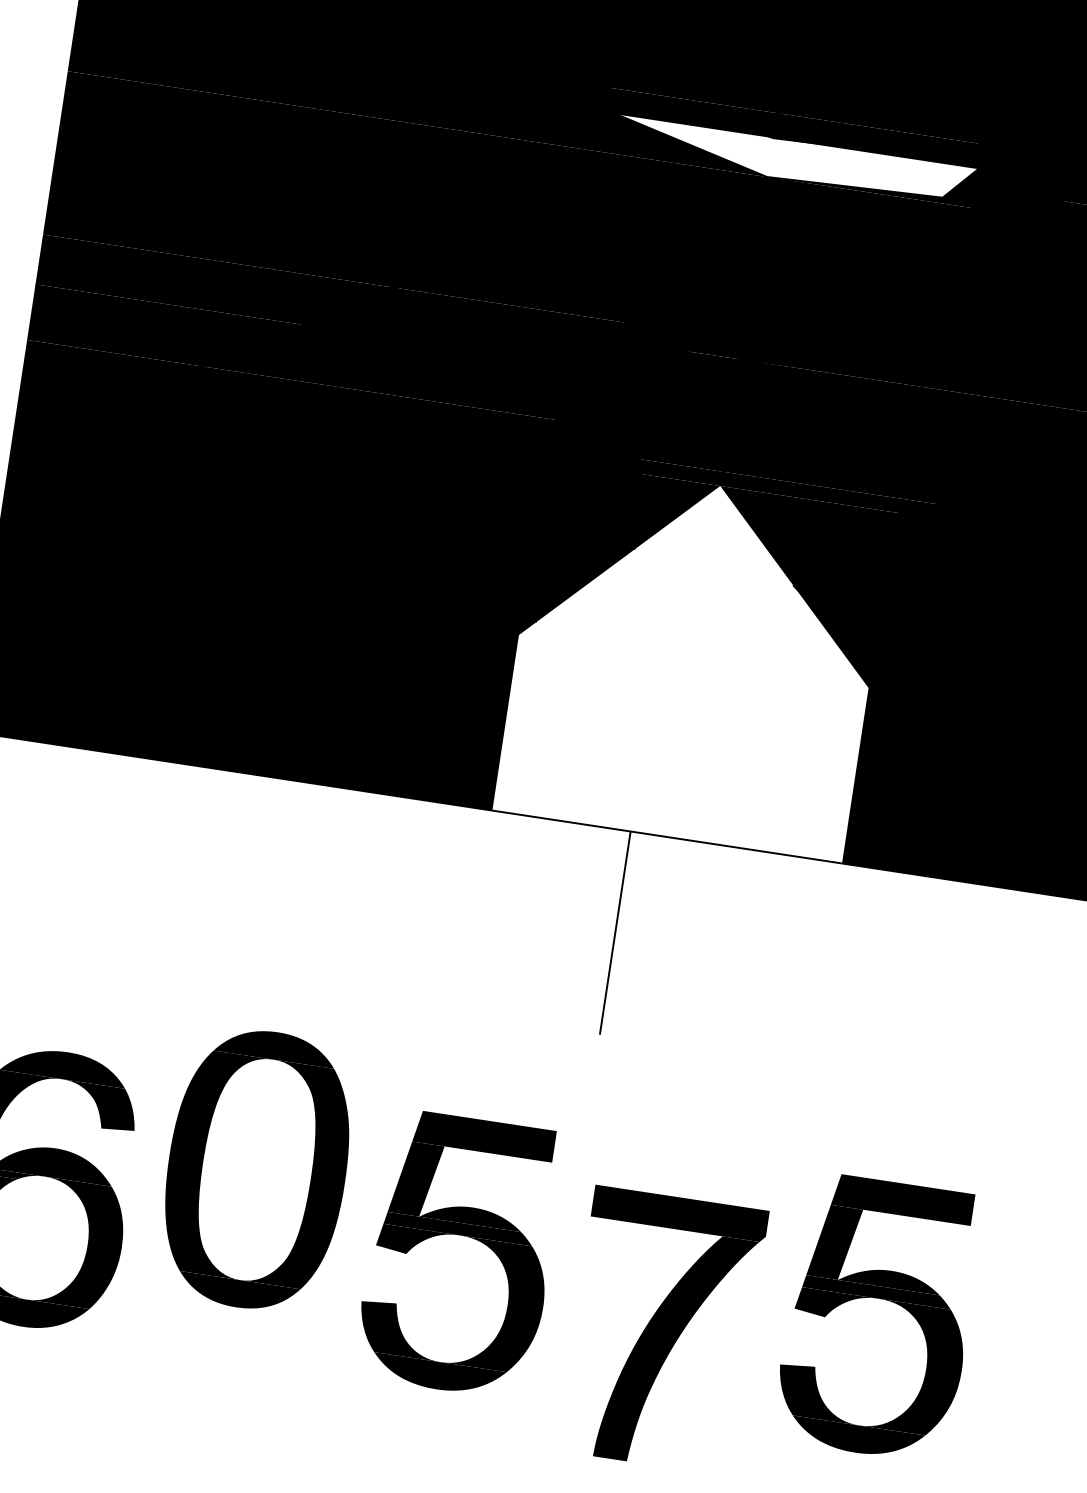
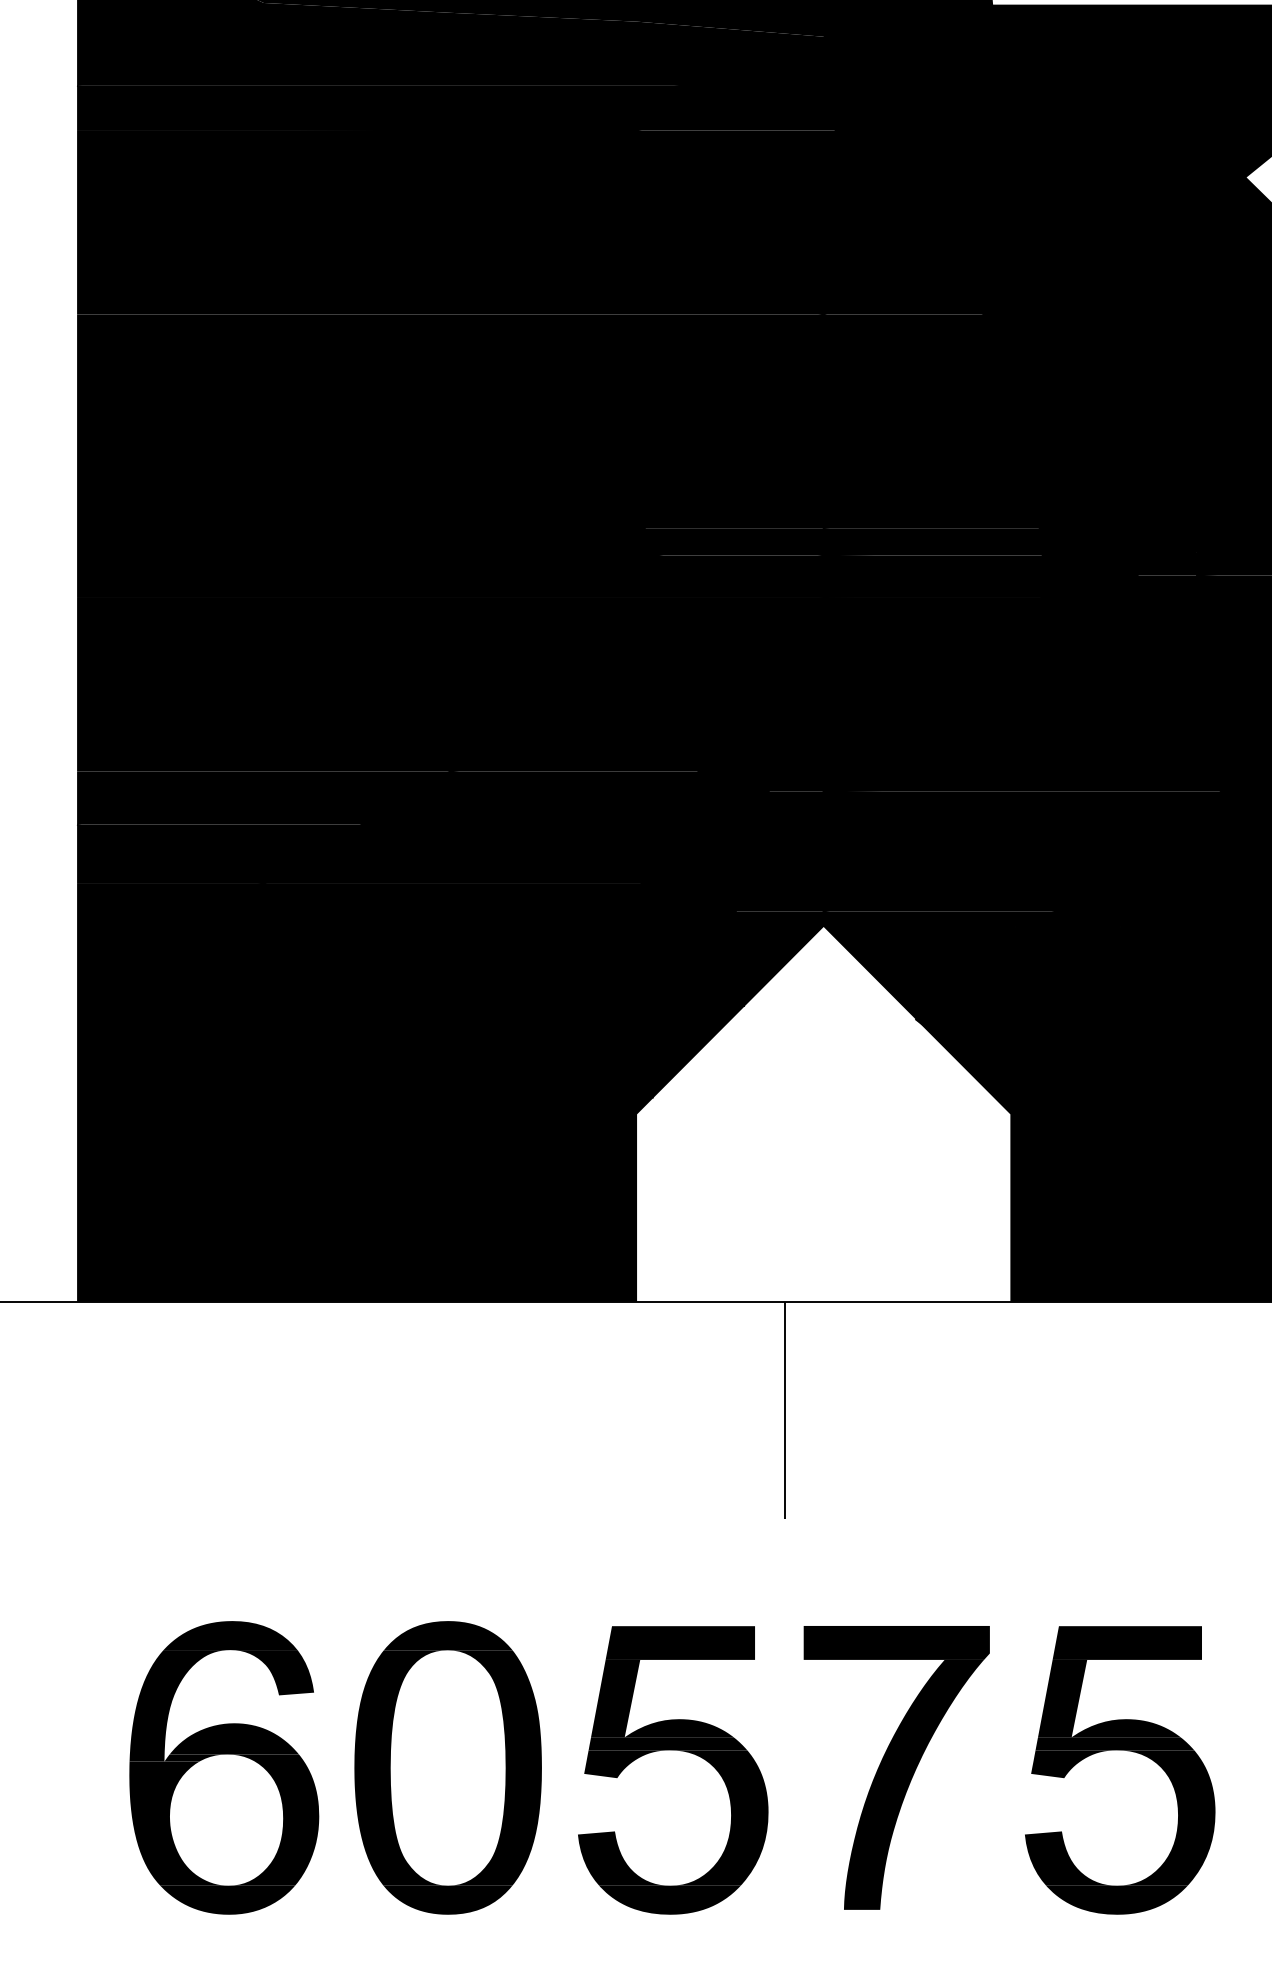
fill: (795, 161) -> (850, 576), added
part: (256, 1169) -> (447, 1767), moved
part: (662, 1330) -> (896, 1767), moved

